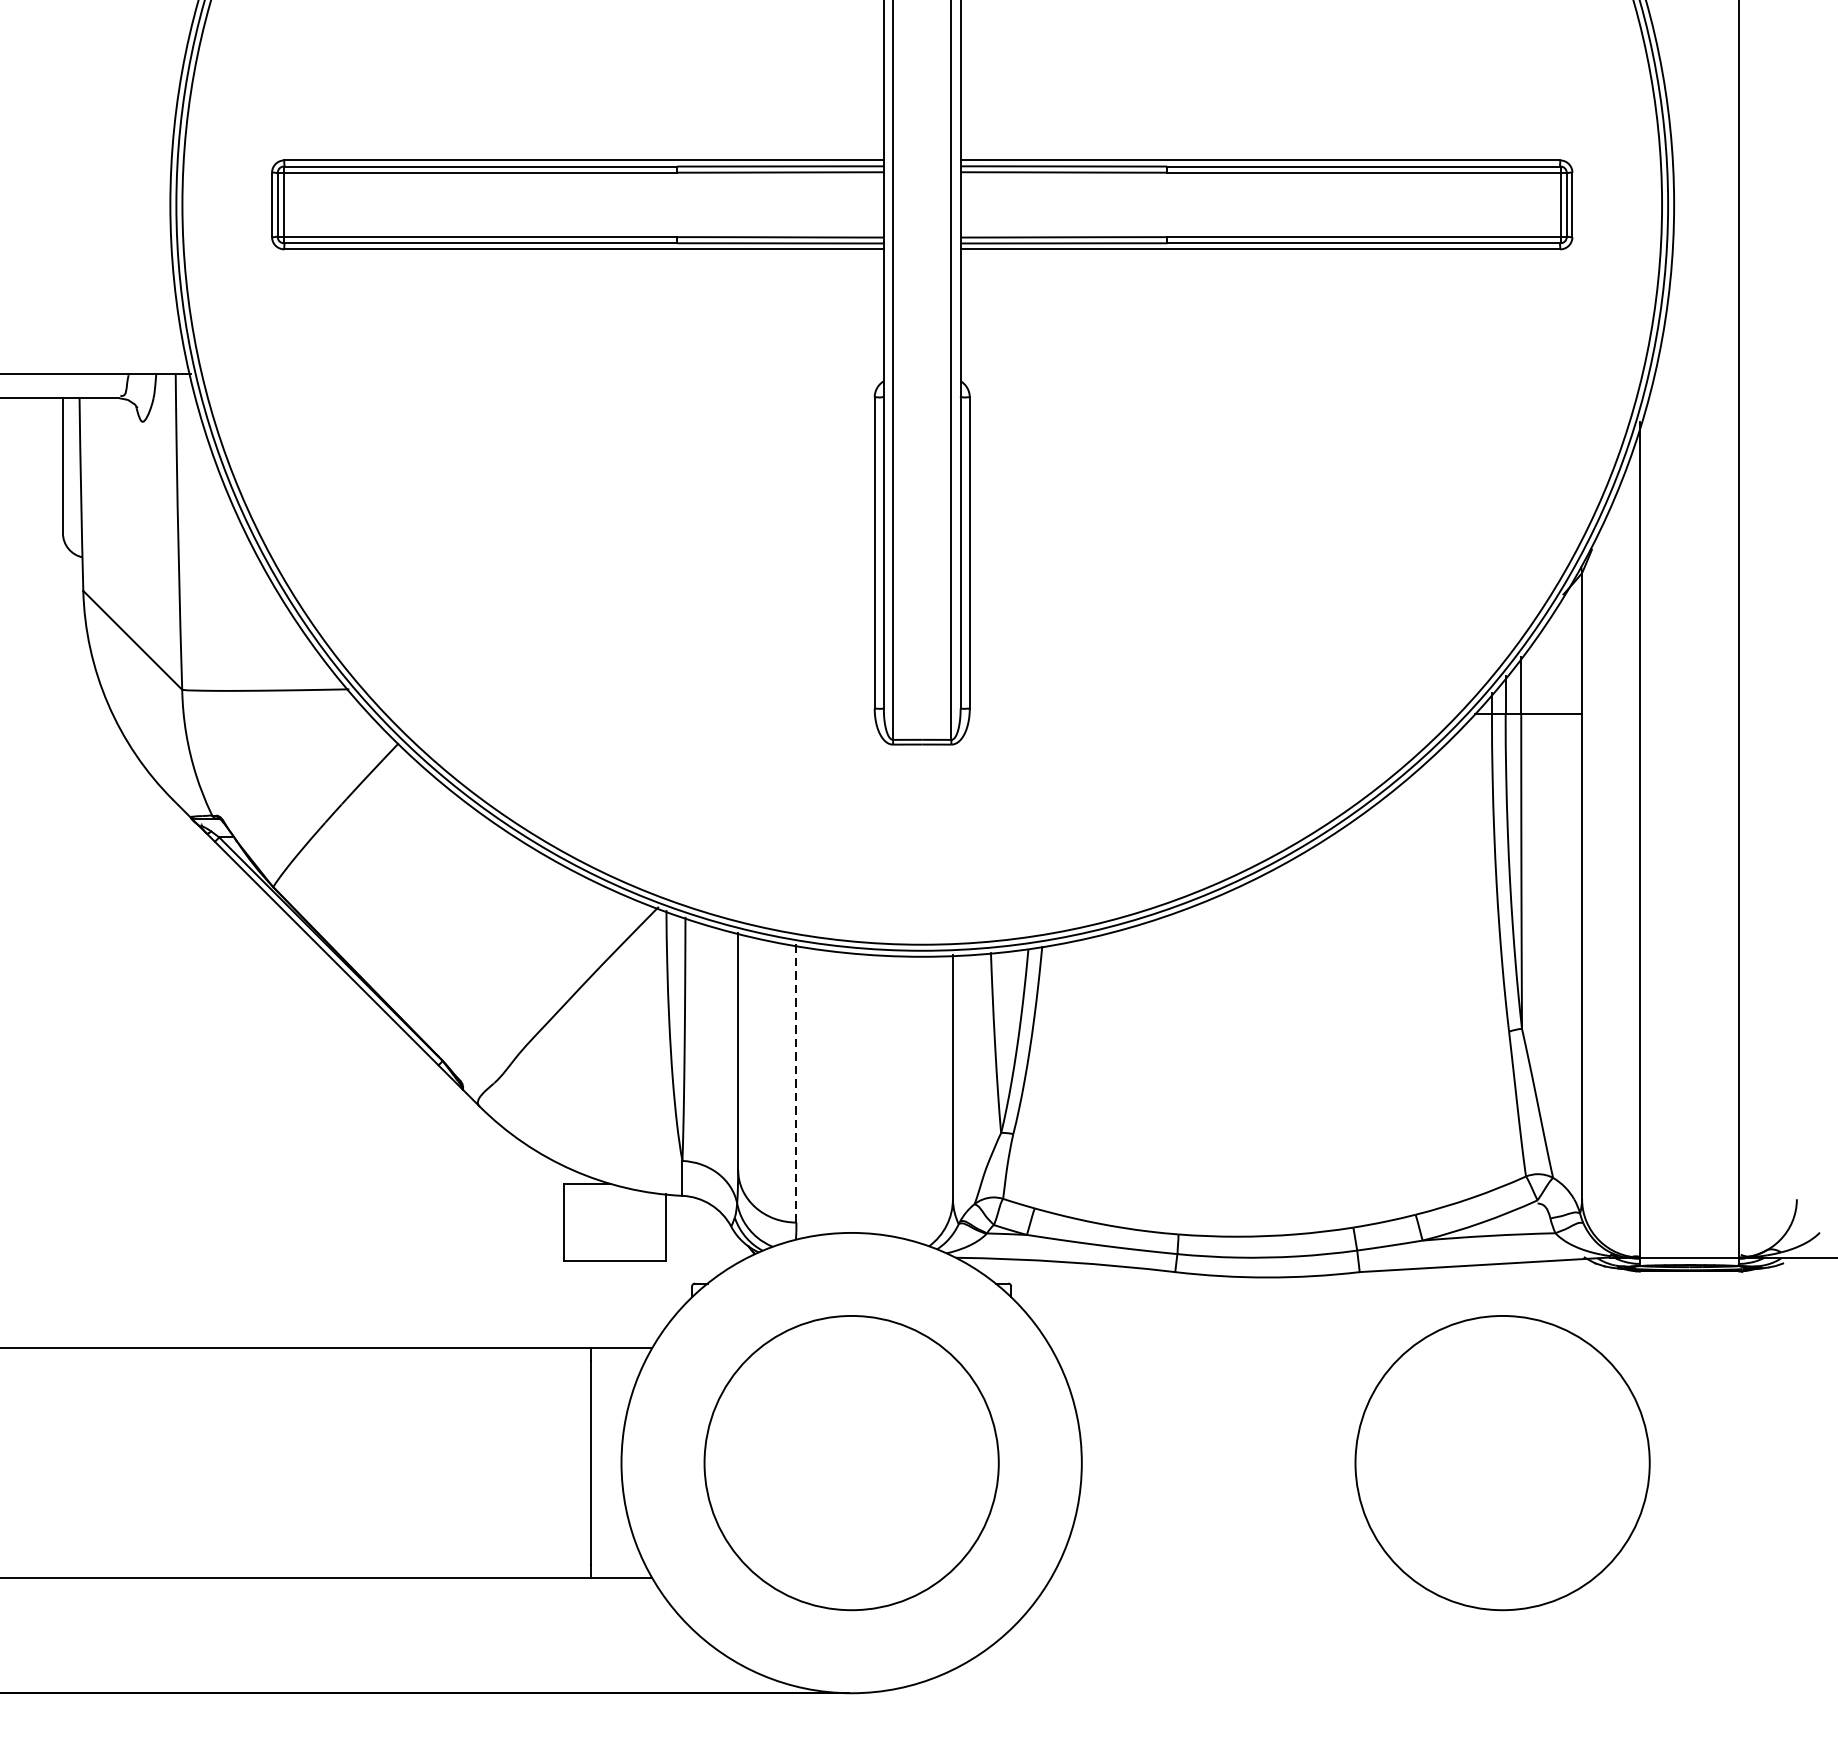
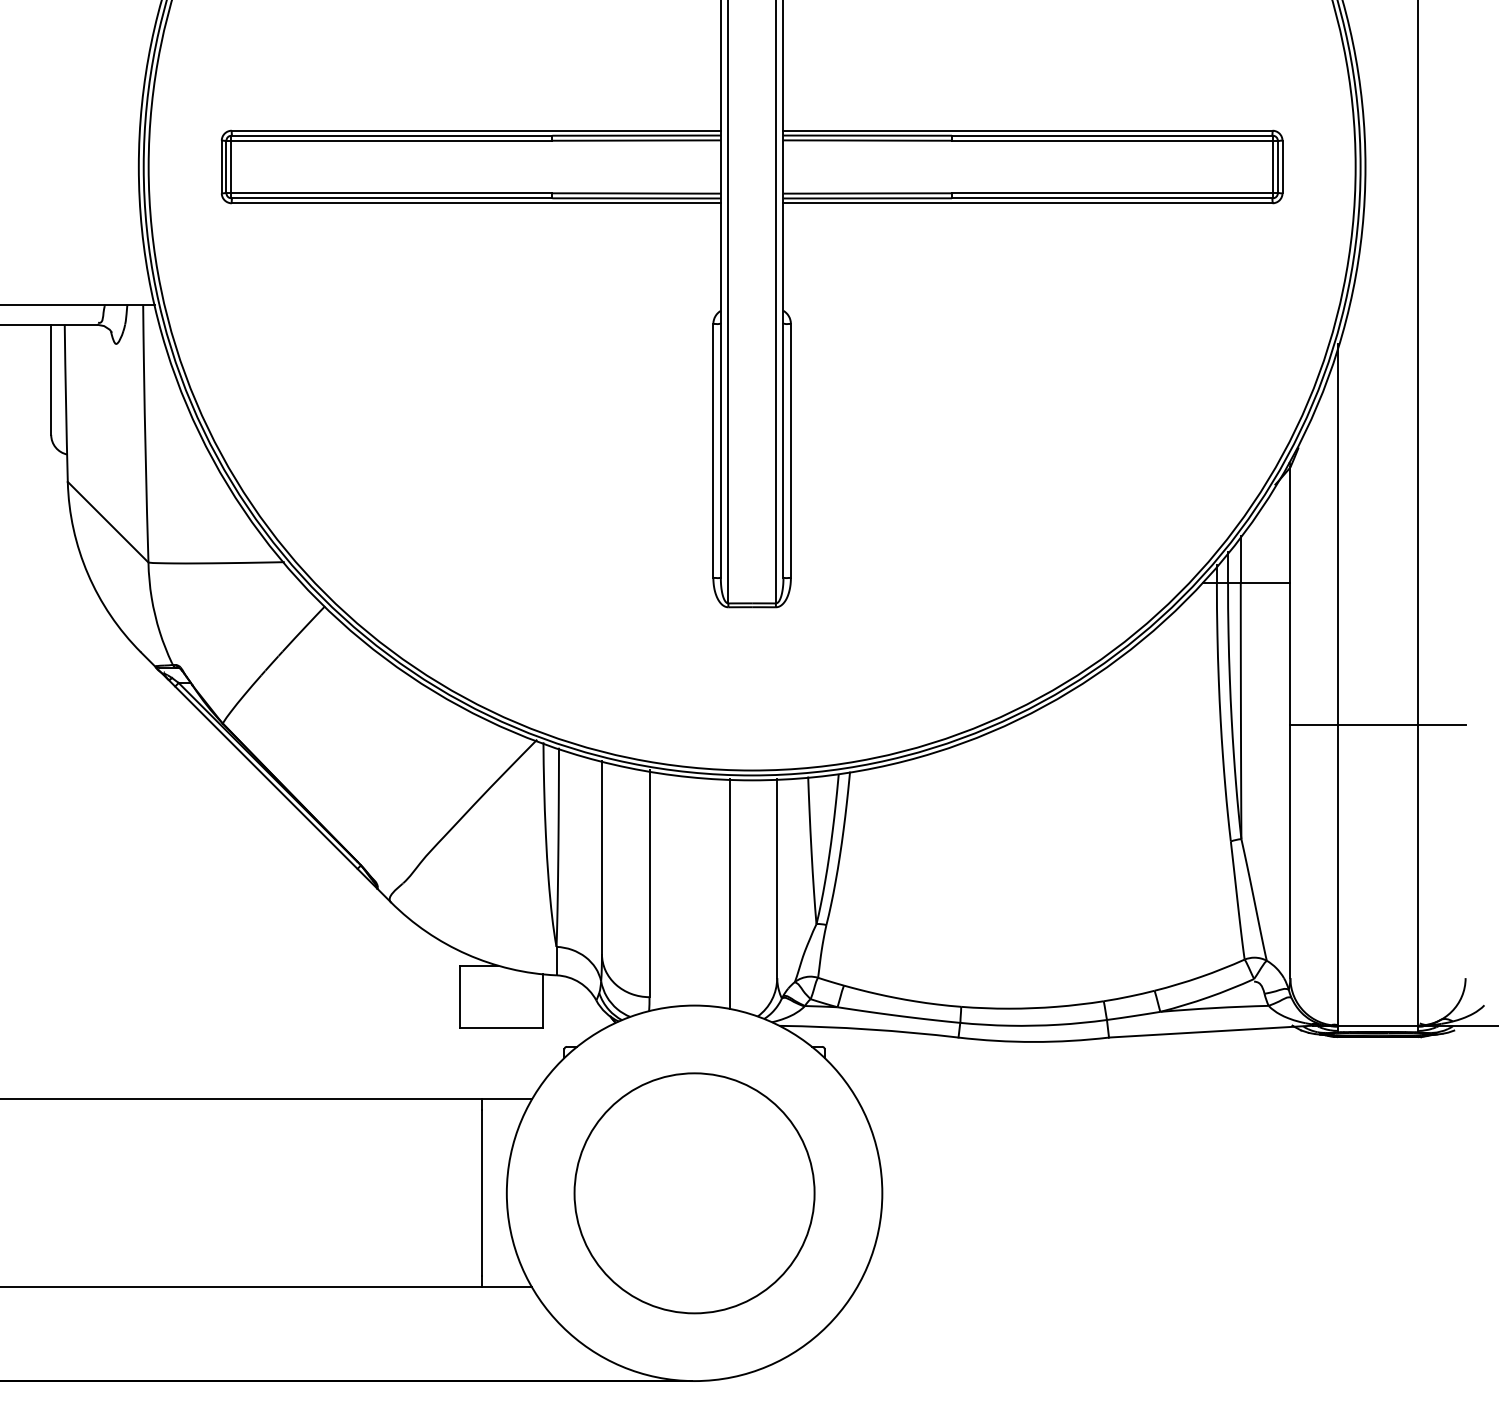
line: (1688, 889) -> (1377, 725), added
line: (796, 1083) -> (649, 883), dashed -> solid
line: (894, 1095) -> (729, 893), added
circle: (1502, 1463) -> (1225, 1193), removed

